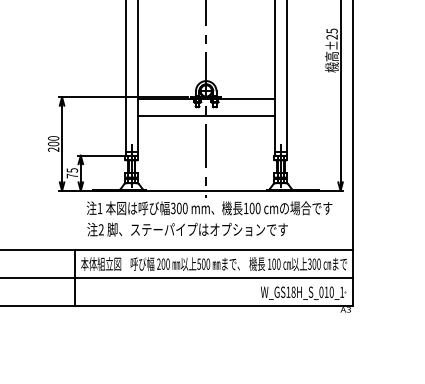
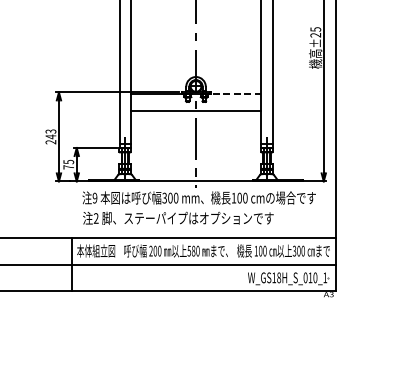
line: (248, 98) -> (236, 93), solid -> dashed
text: (53, 141) -> (50, 134), 200 -> 243
text: (99, 208) -> (94, 198), 1 -> 9
text: (203, 264) -> (193, 251), 500 -> 580

